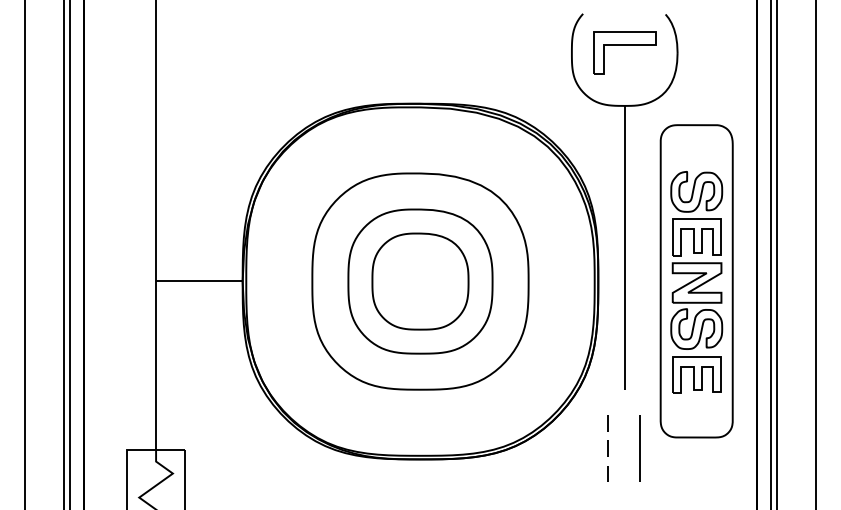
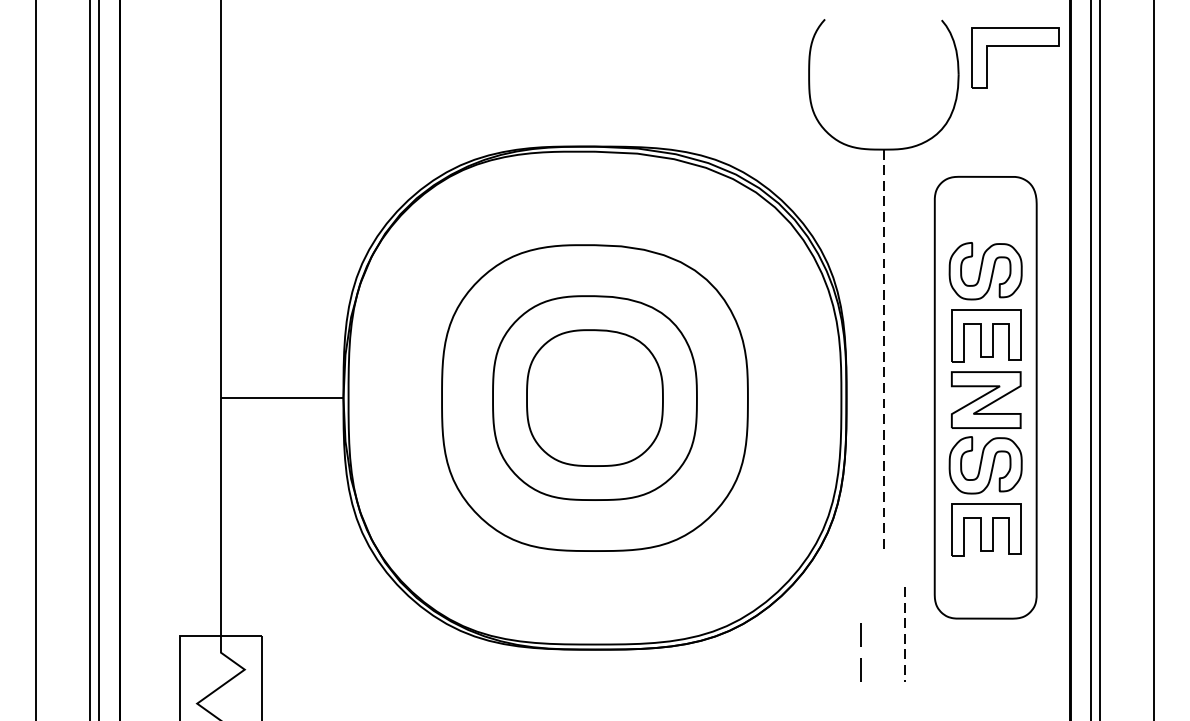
part: (624, 45) -> (1015, 47), moved
line: (624, 247) -> (883, 349), solid -> dashed
line: (607, 423) -> (859, 598), removed
line: (639, 448) -> (904, 634), solid -> dashed

